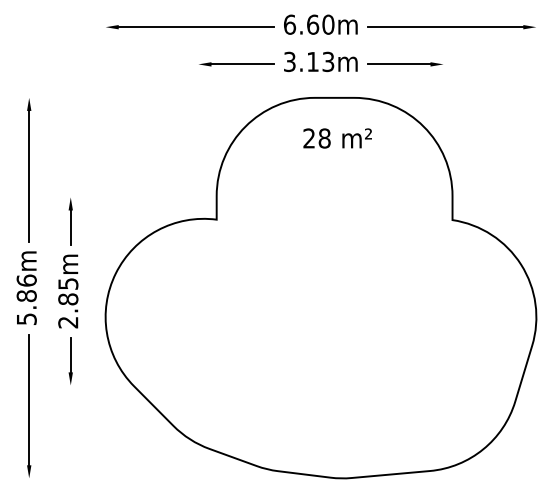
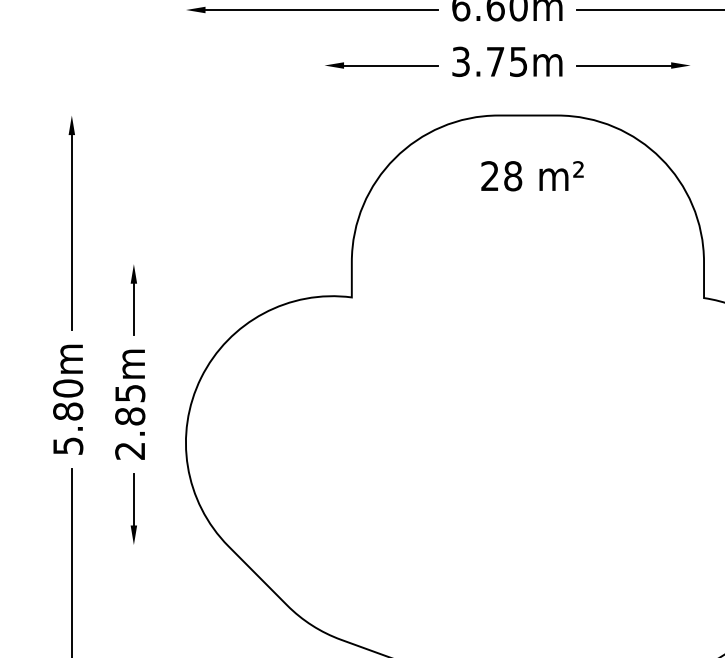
text: (320, 61) -> (506, 61), 3.13m -> 3.75m
text: (26, 280) -> (67, 388), 5.86m -> 5.80m

